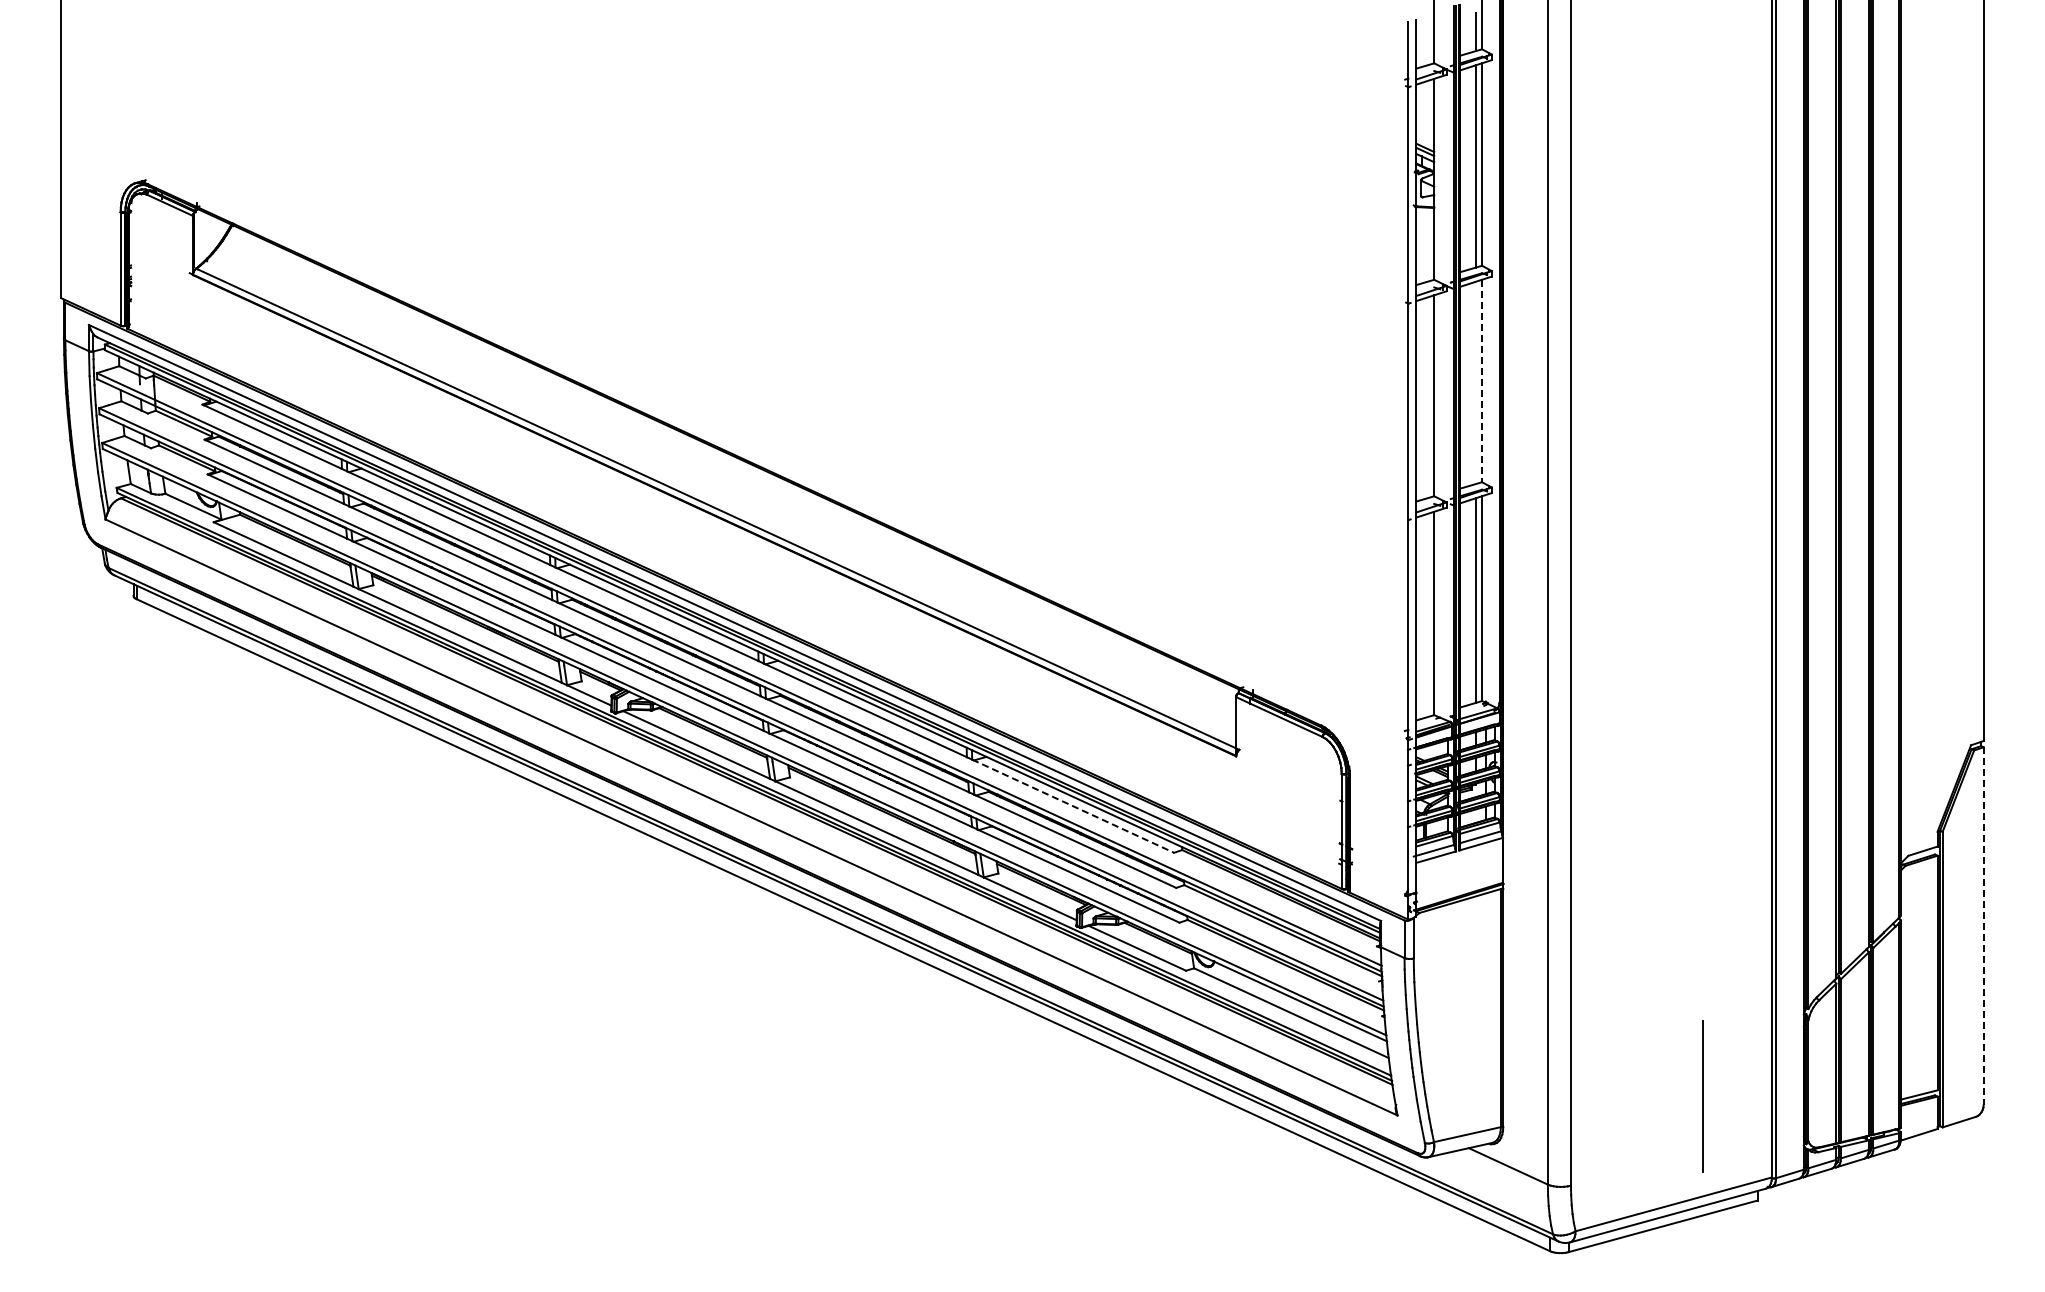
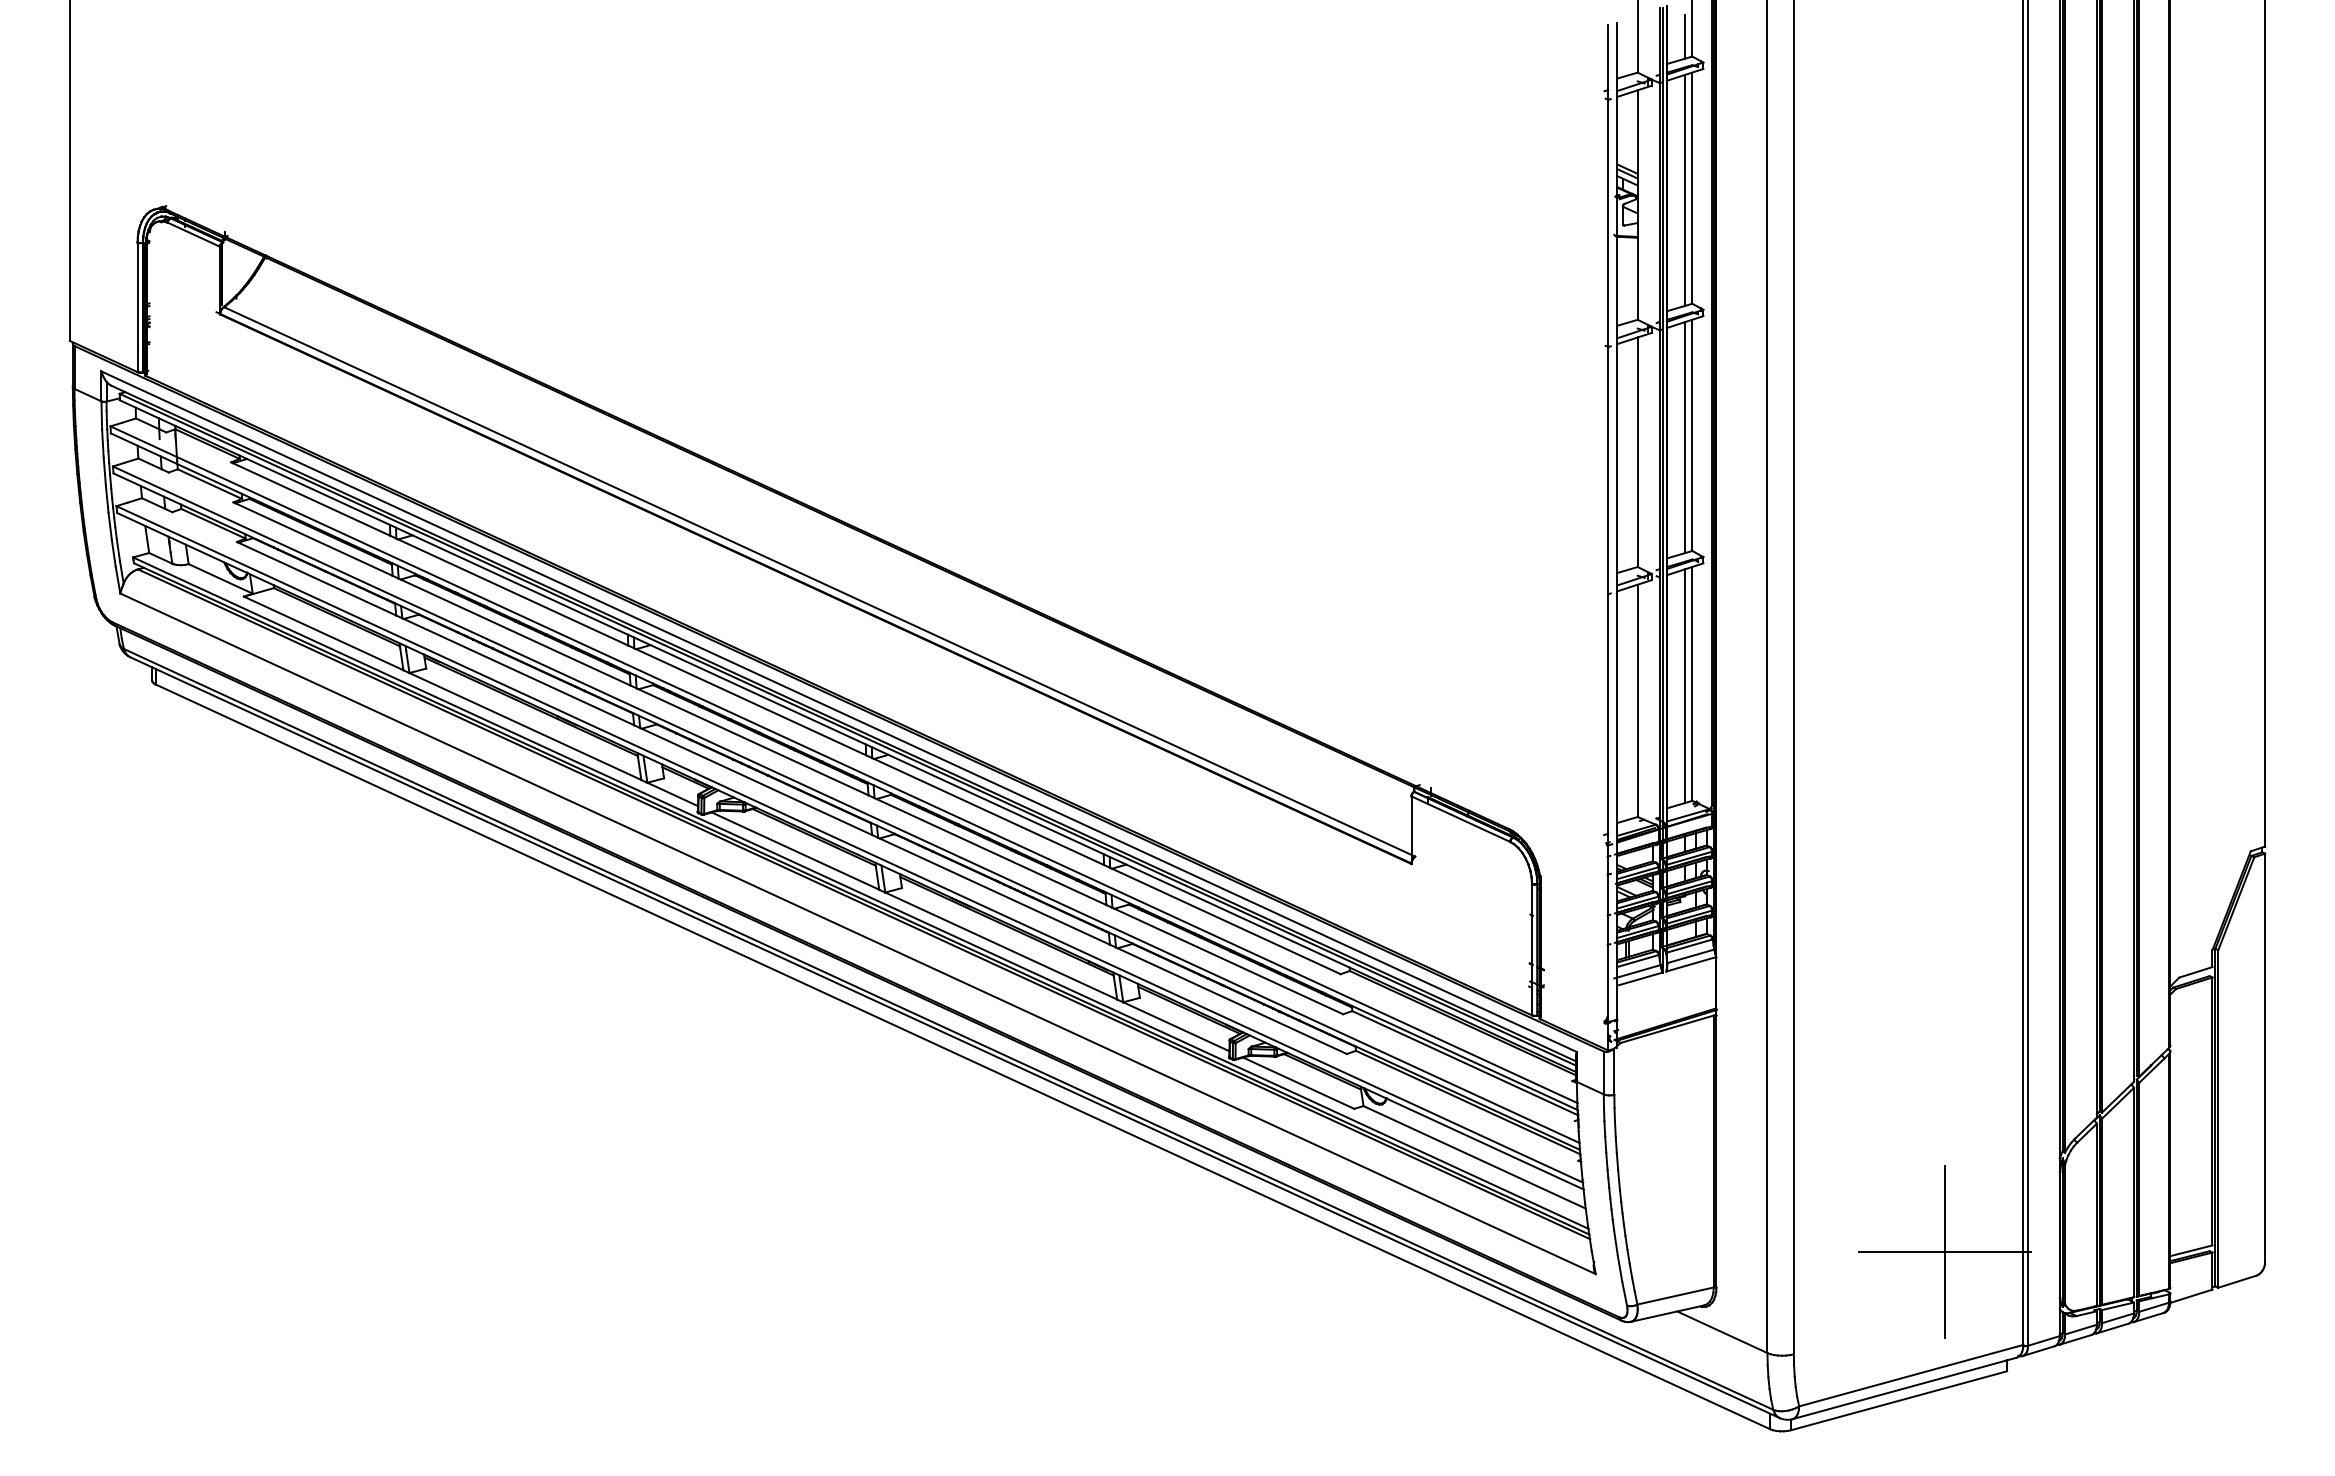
line: (1482, 381) -> (1692, 435), dashed -> solid
line: (1475, 382) -> (1684, 437), added
line: (1073, 806) -> (1225, 921), dashed -> solid
line: (1983, 926) -> (2264, 1058), dashed -> solid
line: (1703, 1096) -> (1945, 1252), added

